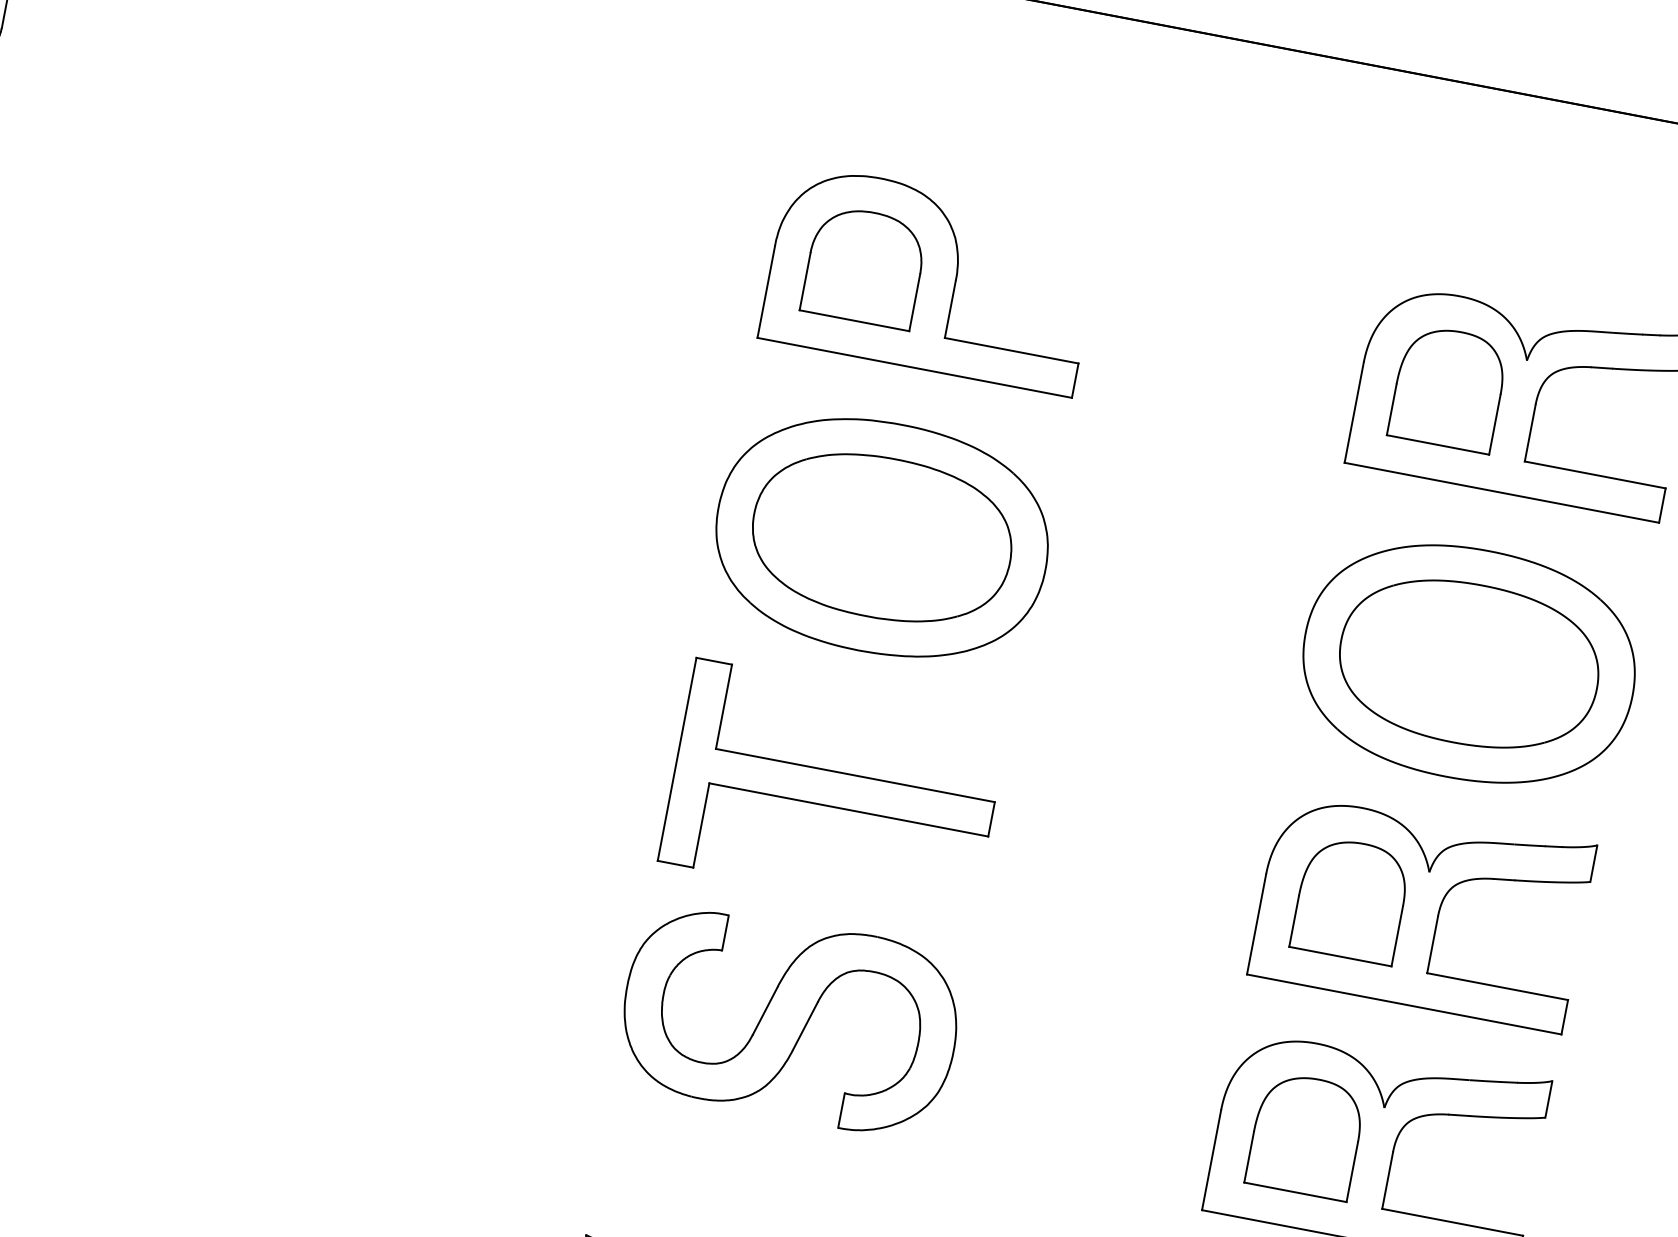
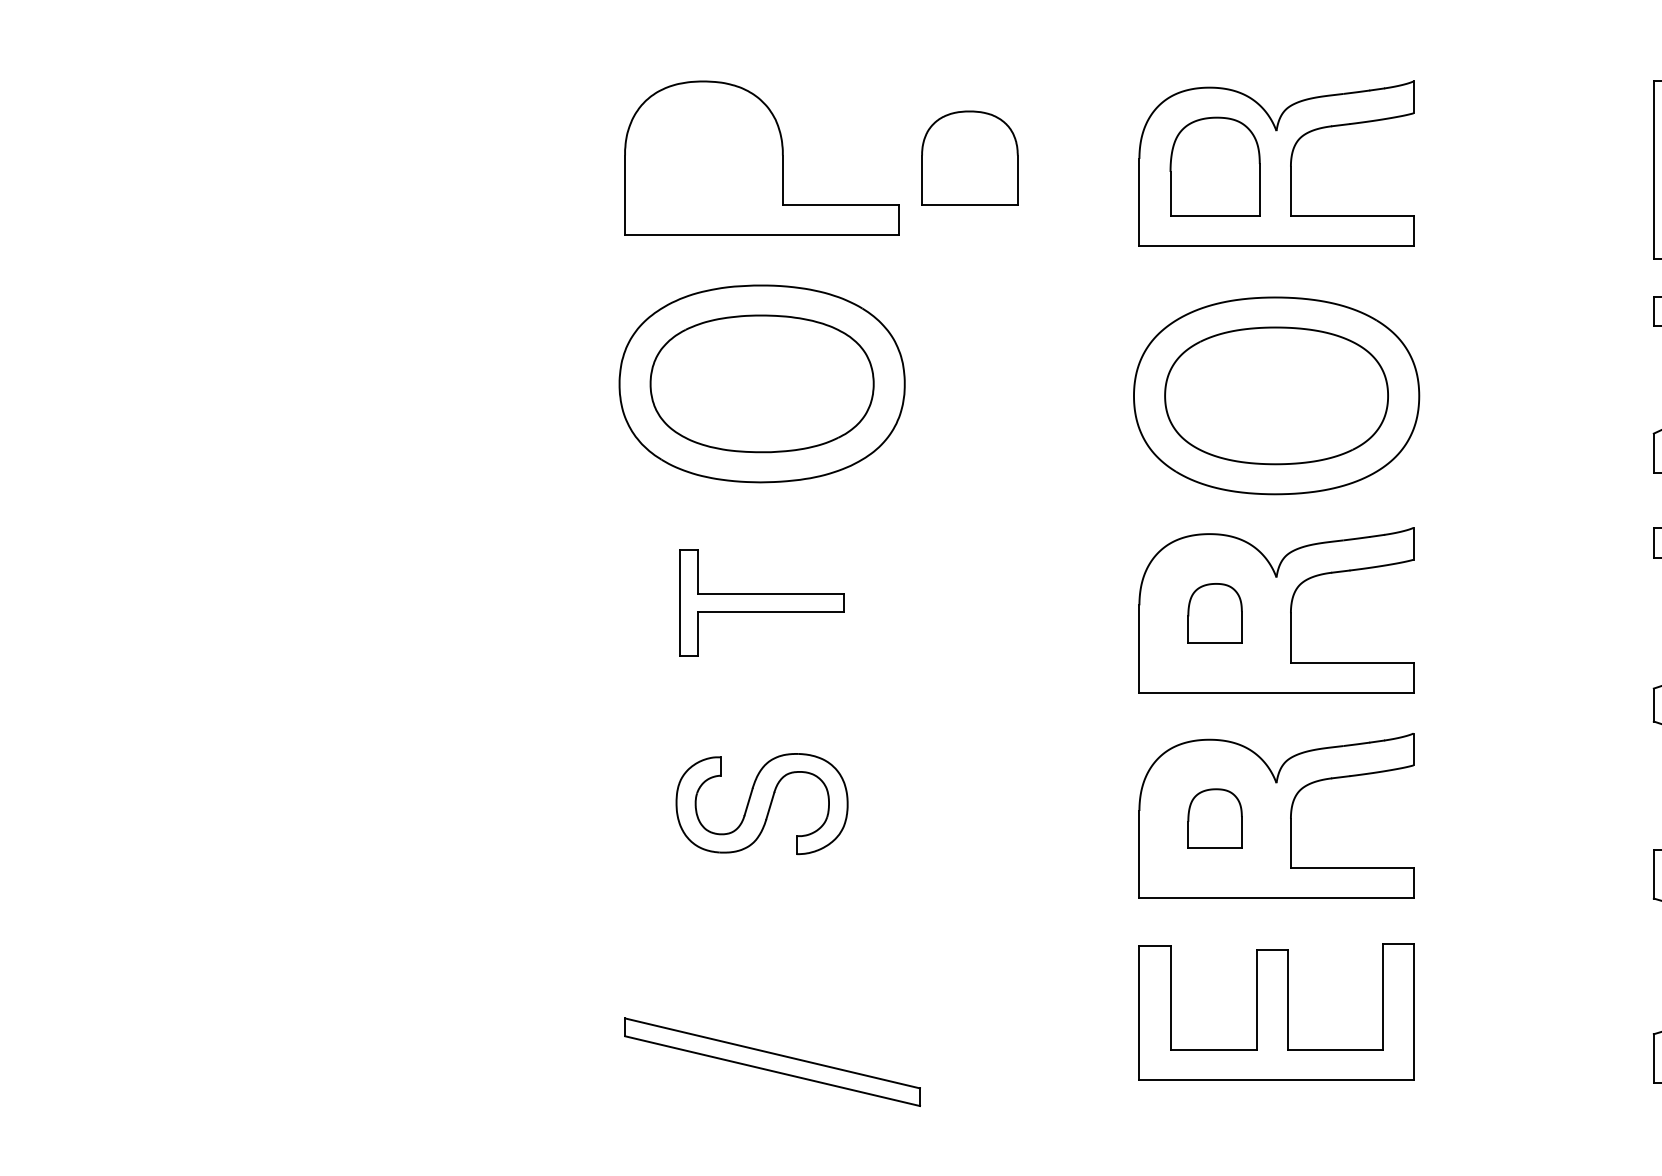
part: (864, 265) -> (969, 157), moved
part: (833, 789) -> (761, 603), size x0.6
part: (1350, 900) -> (1214, 613), size x0.6
part: (789, 1018) -> (761, 803), size x0.6
part: (1305, 1134) -> (1214, 818), size x0.6

